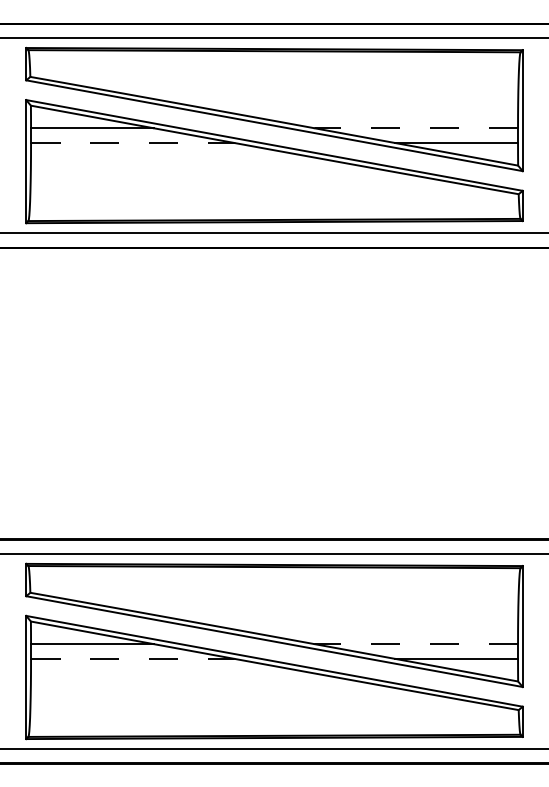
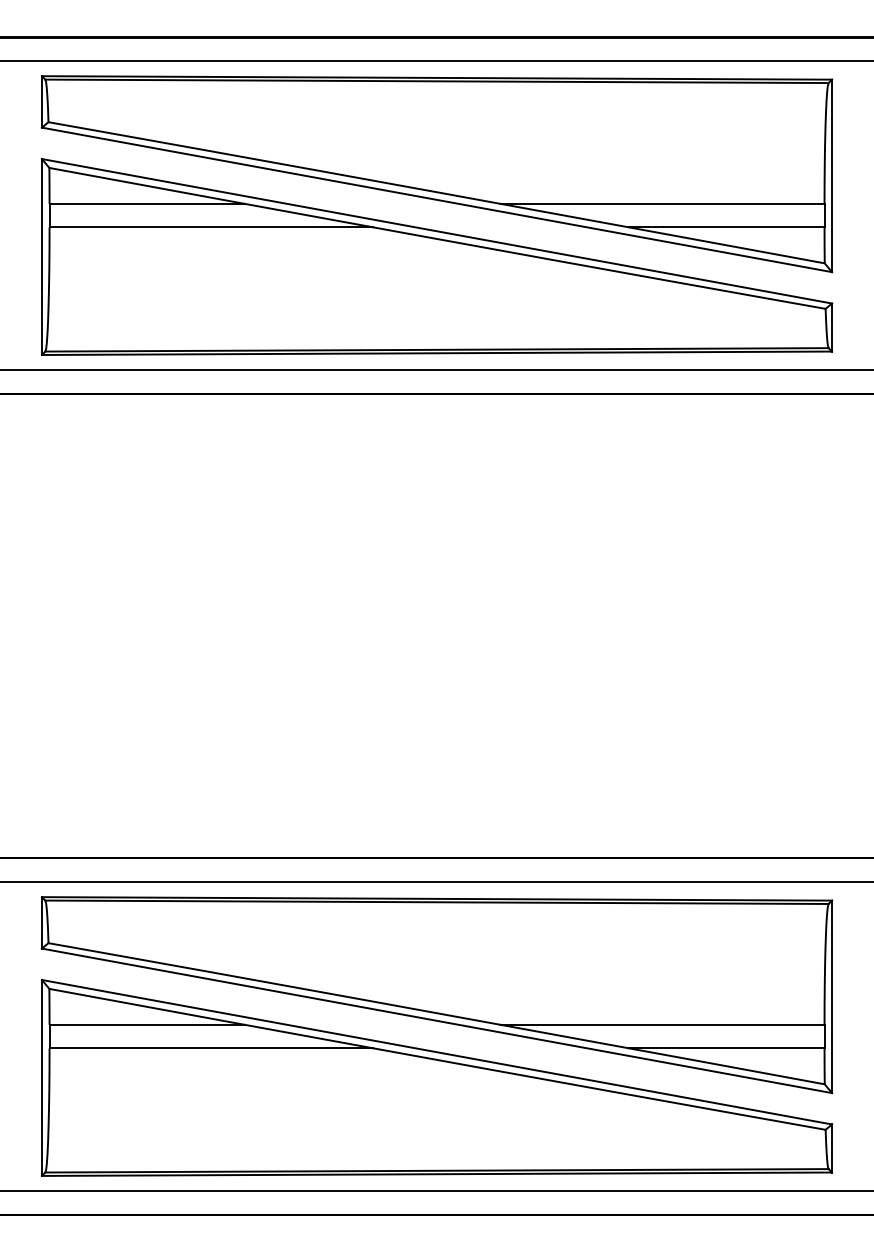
line: (416, 128) -> (662, 204), dashed -> solid
line: (132, 142) -> (211, 226), dashed -> solid
line: (416, 644) -> (662, 1025), dashed -> solid
line: (132, 658) -> (211, 1047), dashed -> solid

